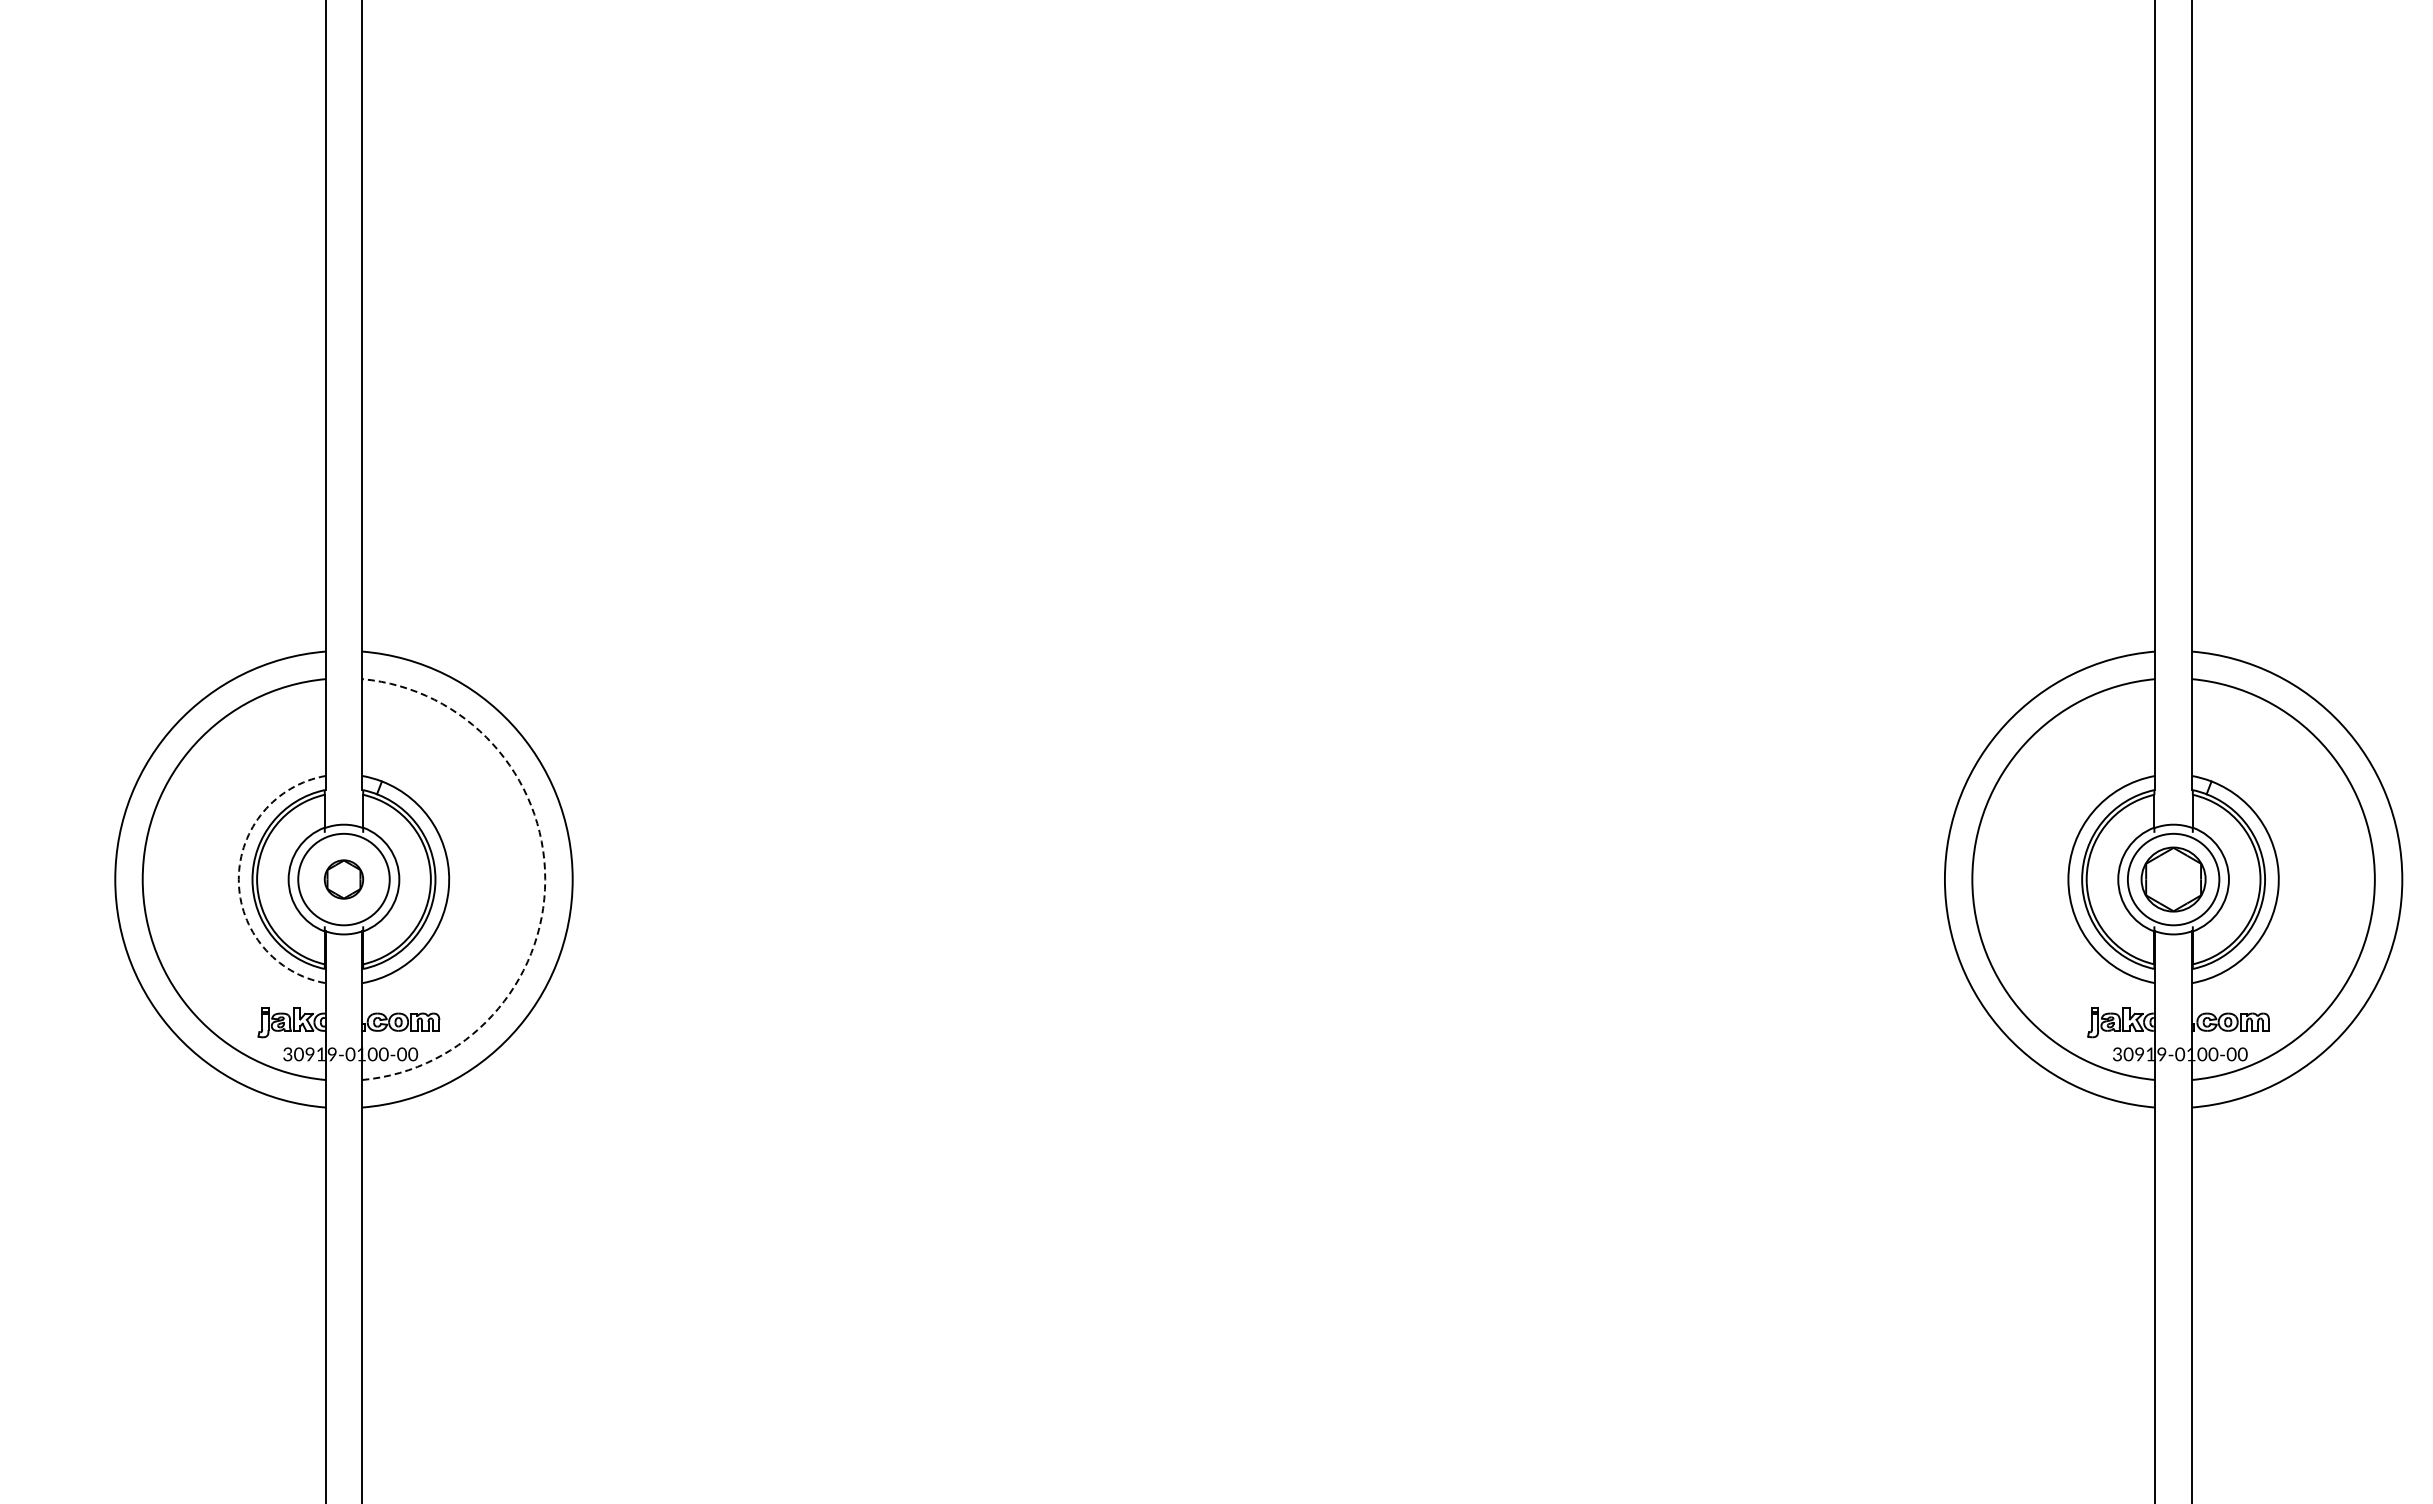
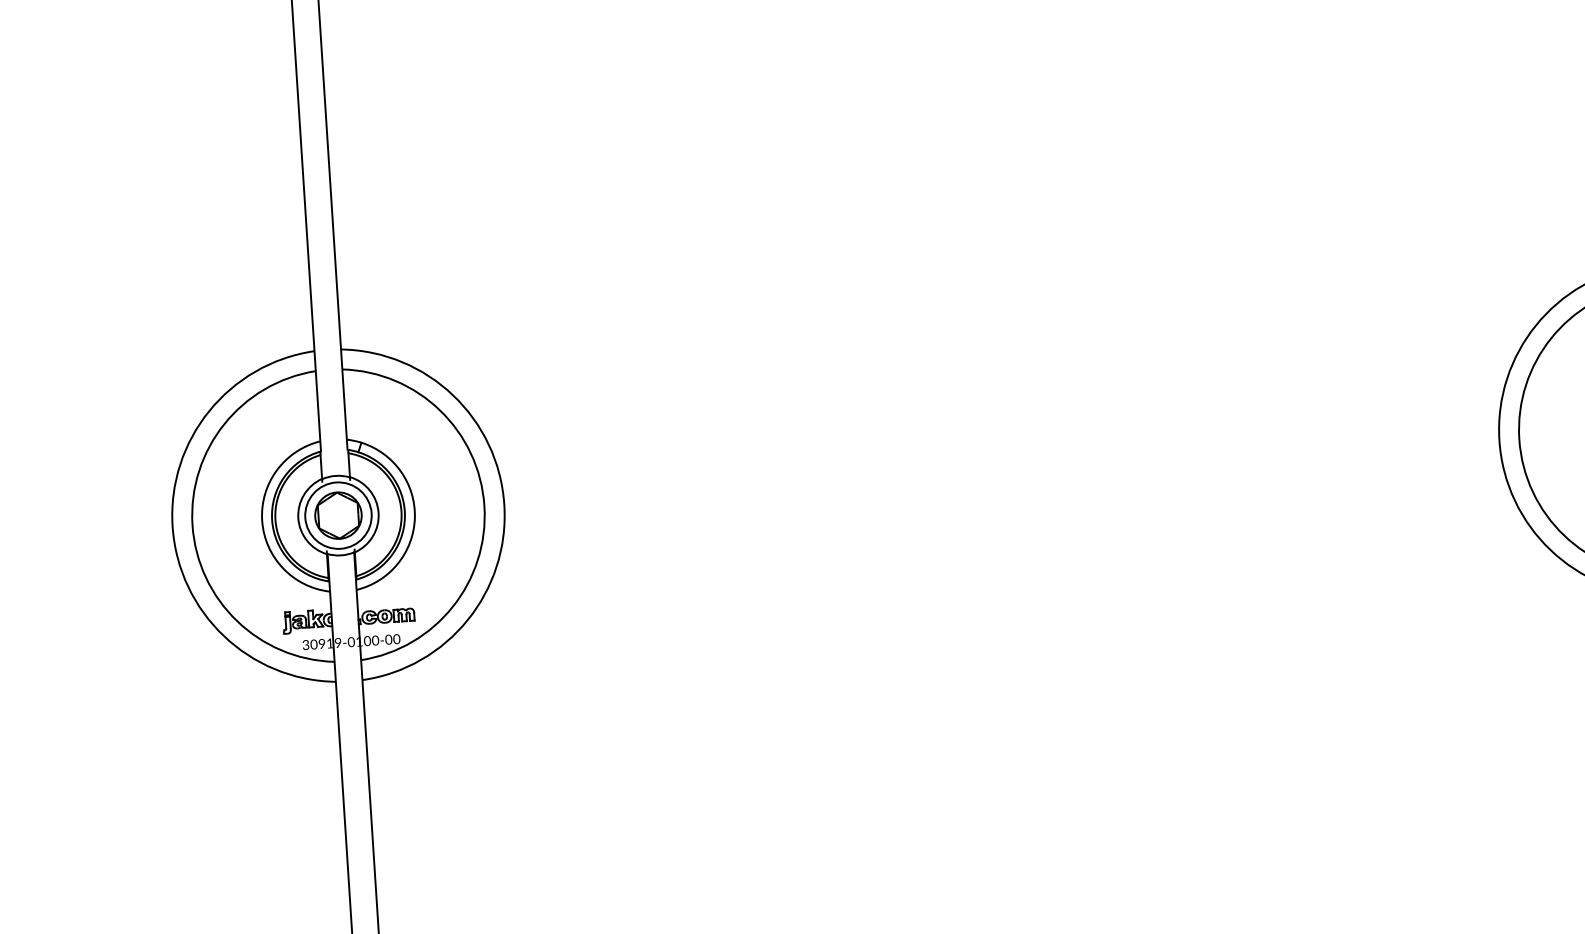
arc: (238, 879) -> (261, 520), dashed -> solid
part: (343, 879) -> (338, 515), size x1.67
arc: (545, 879) -> (484, 506), dashed -> solid

